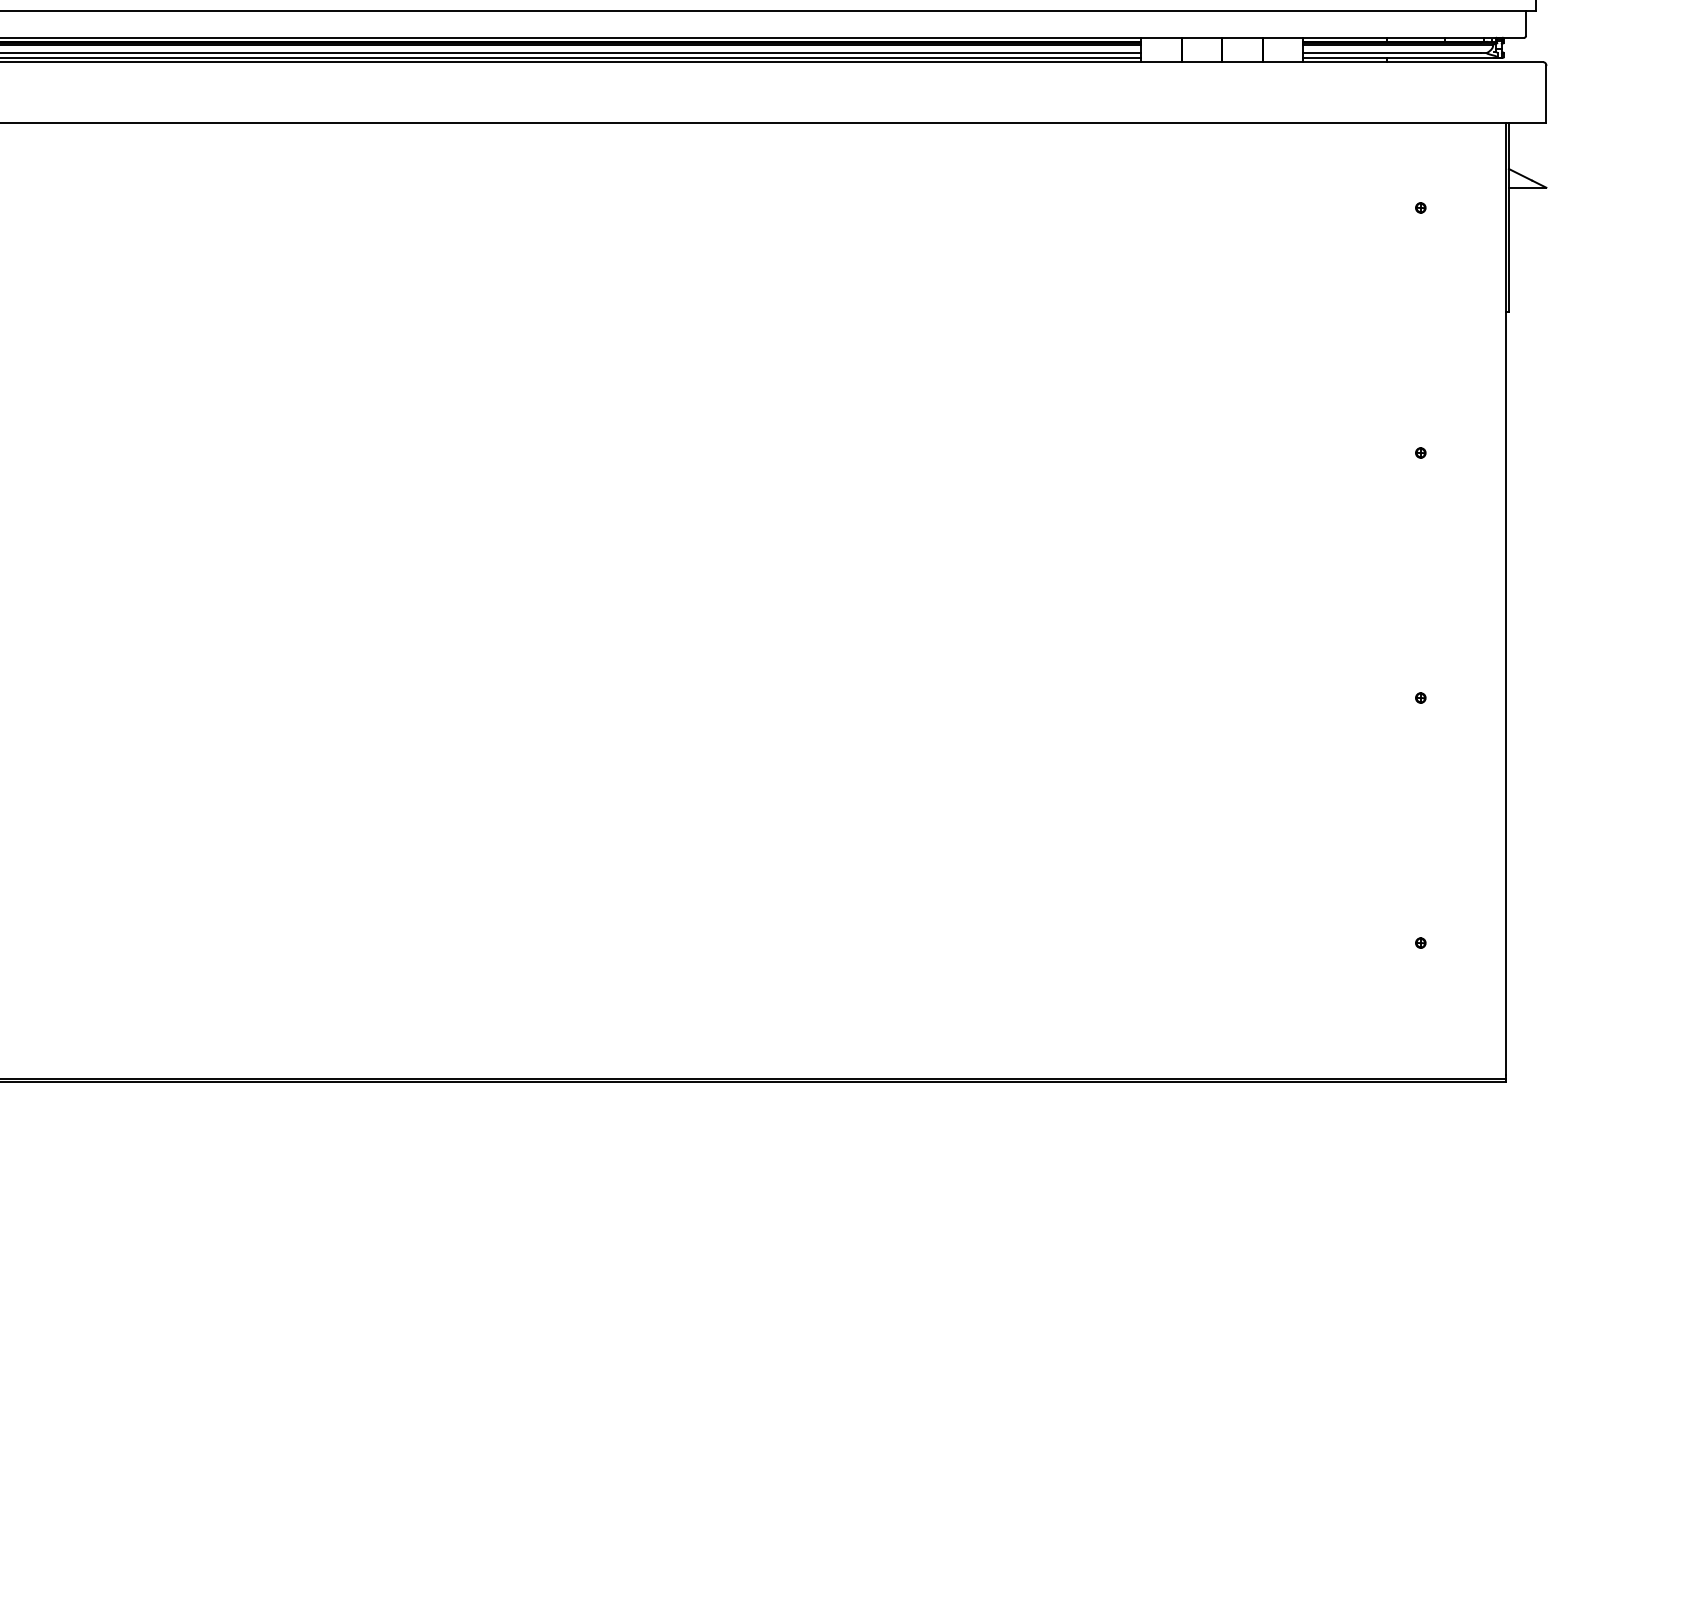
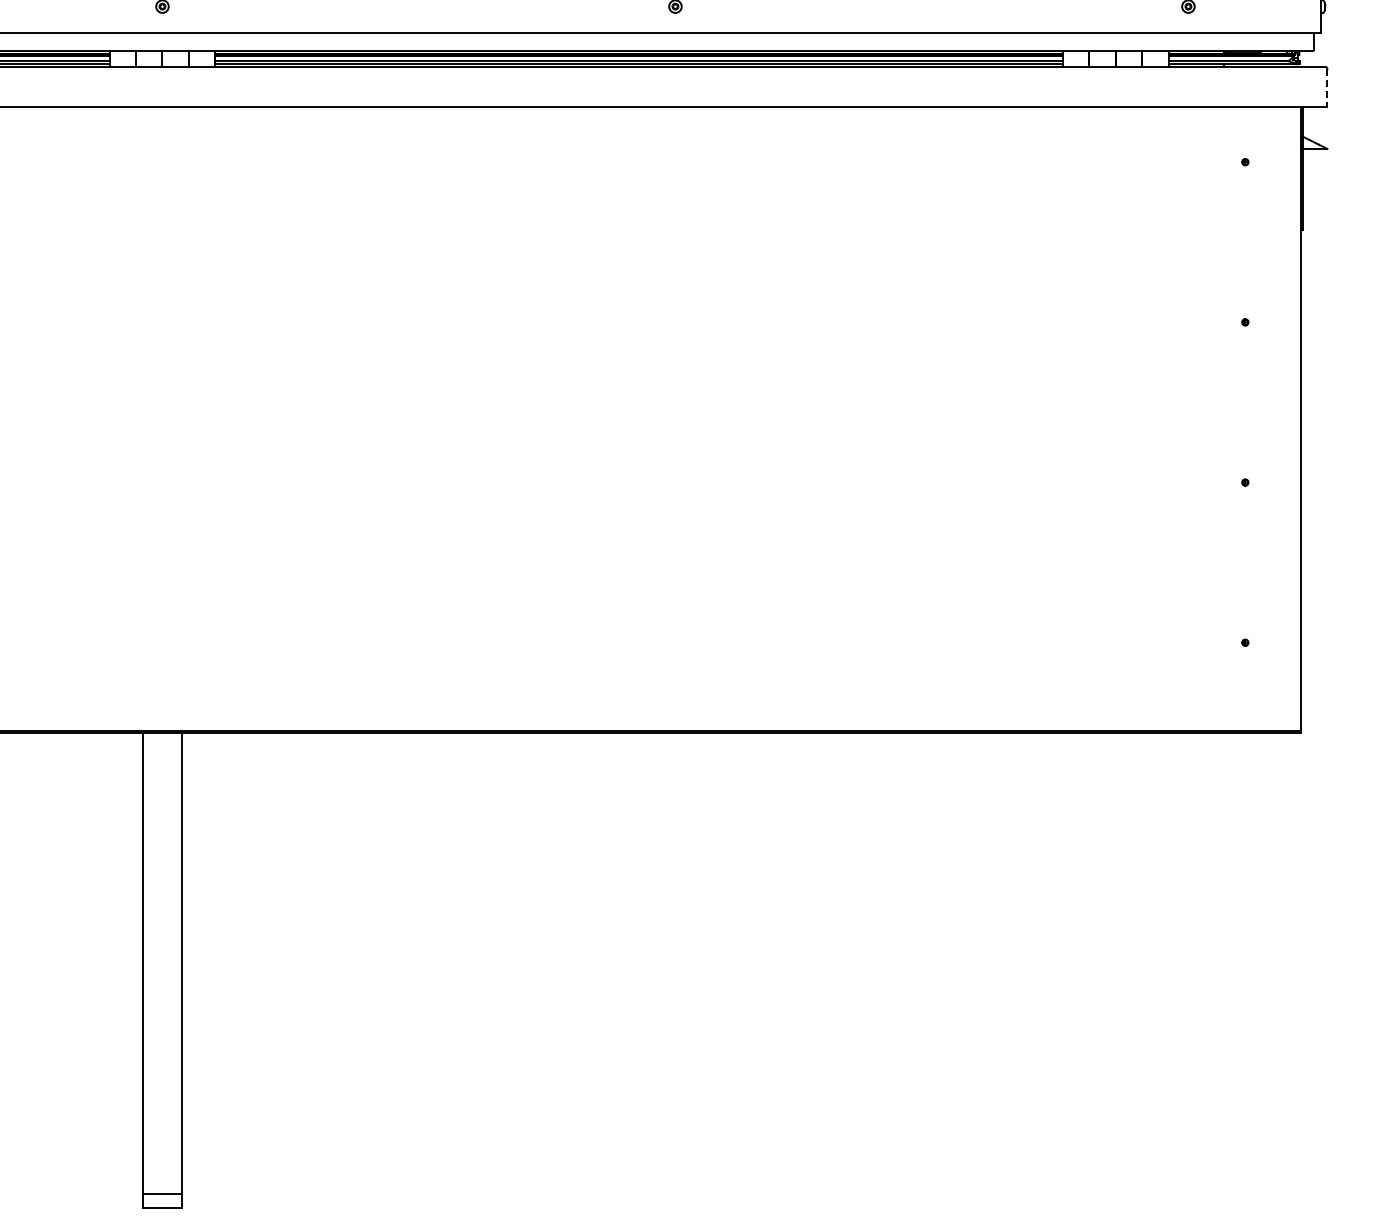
line: (1546, 93) -> (1327, 87), solid -> dashed

